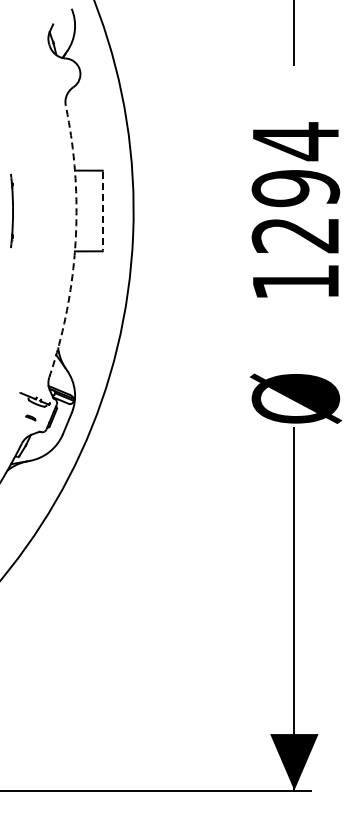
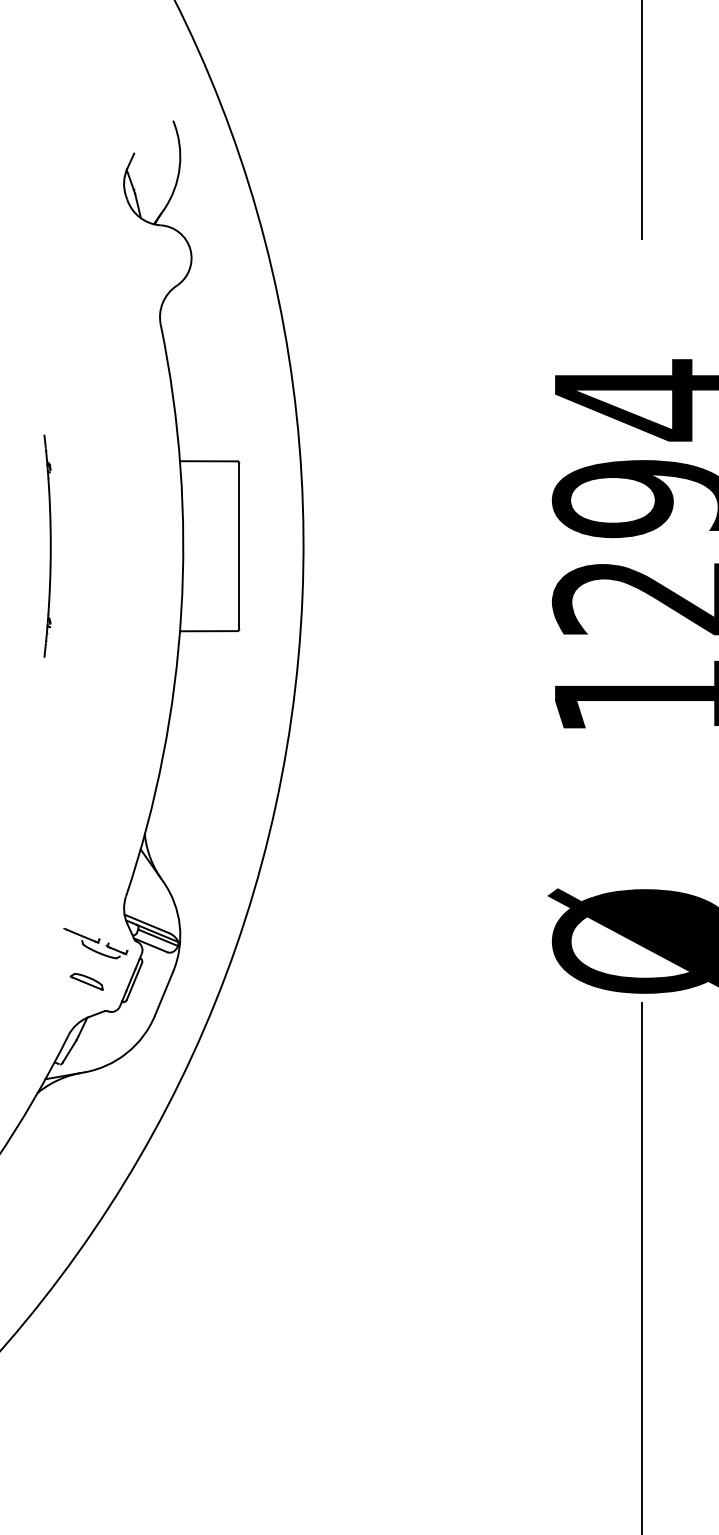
part: (11, 210) -> (46, 545), size x1.43
line: (103, 211) -> (240, 547), dashed -> solid
arc: (75, 242) -> (181, 612), dashed -> solid
part: (30, 417) -> (86, 980), size x1.67

